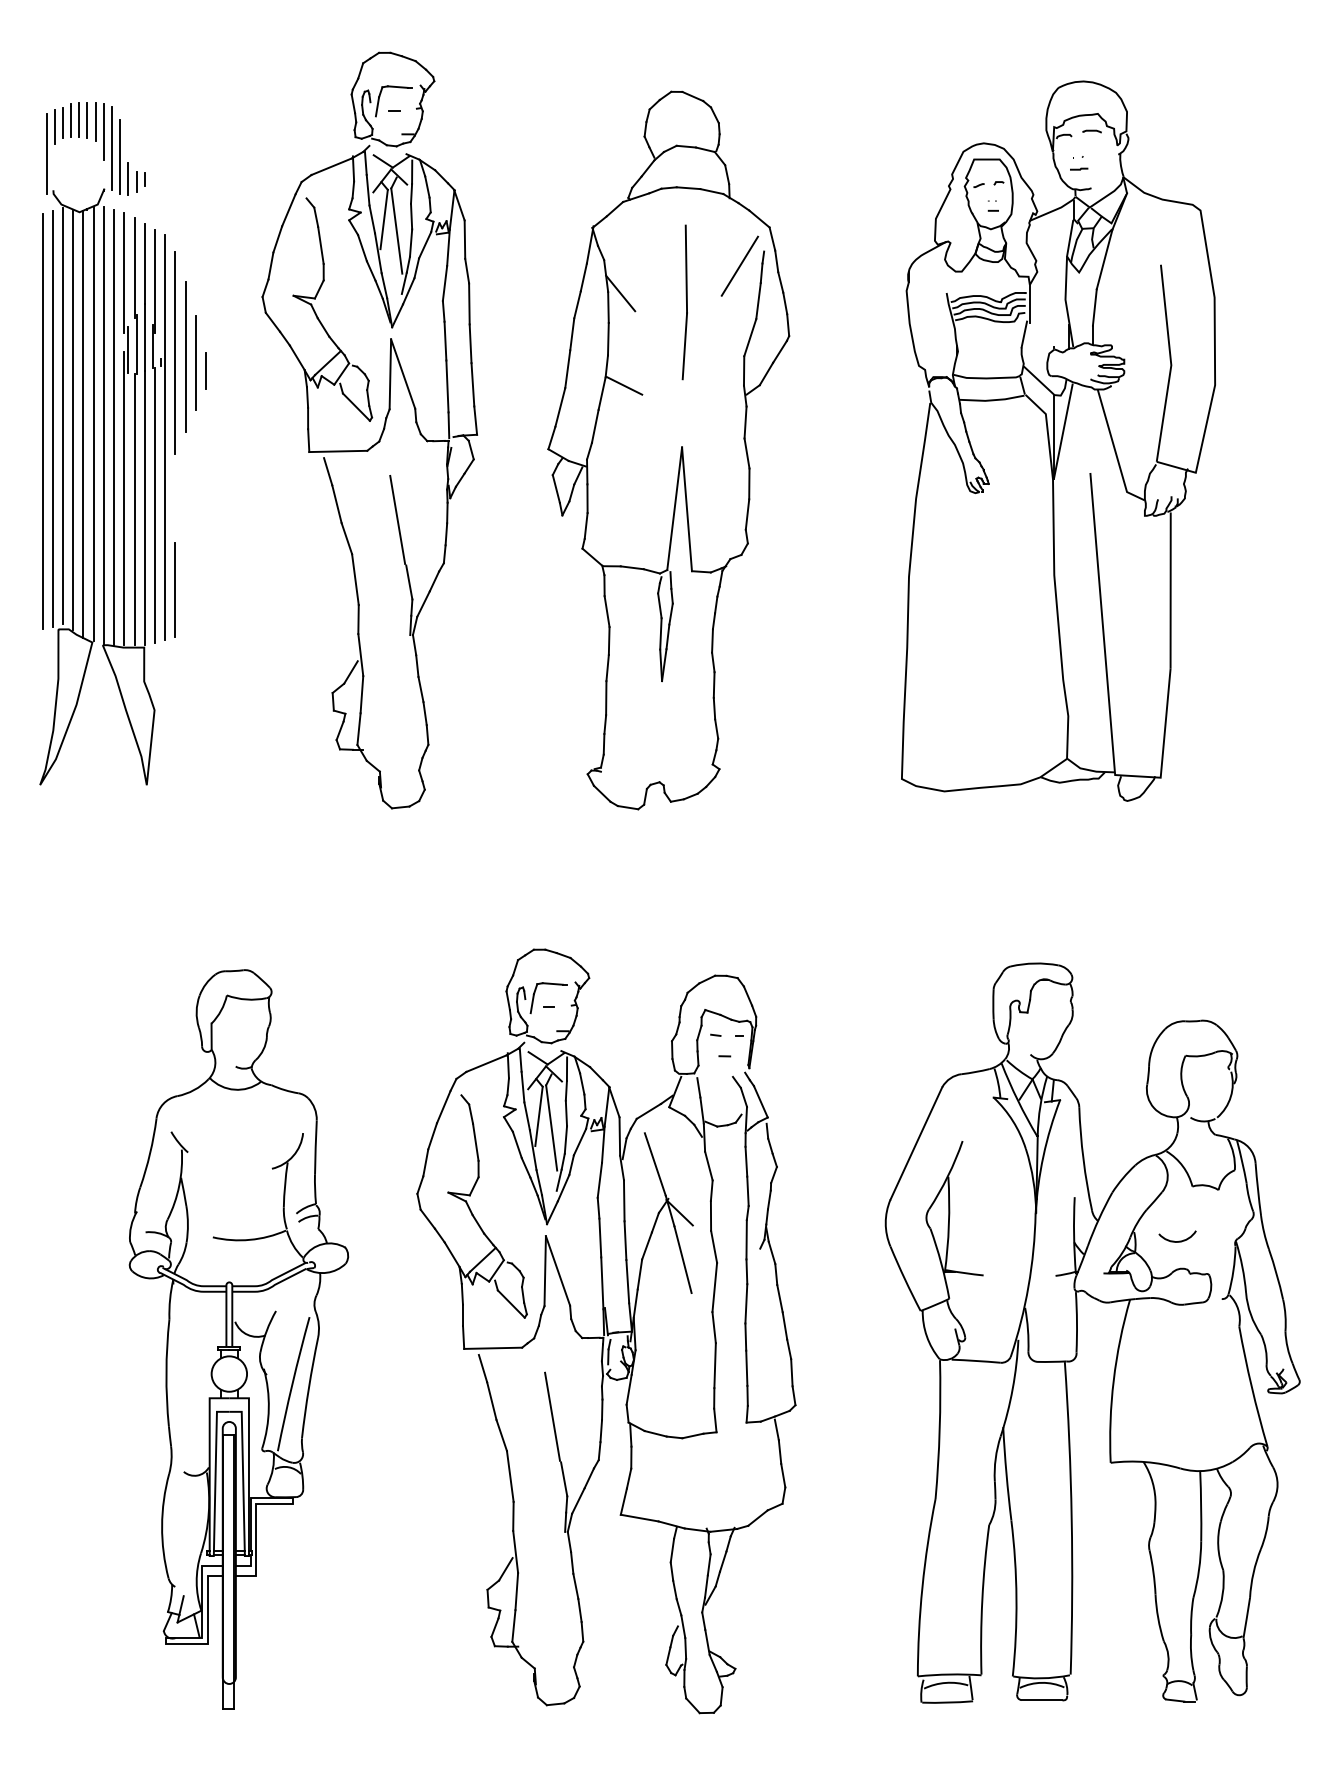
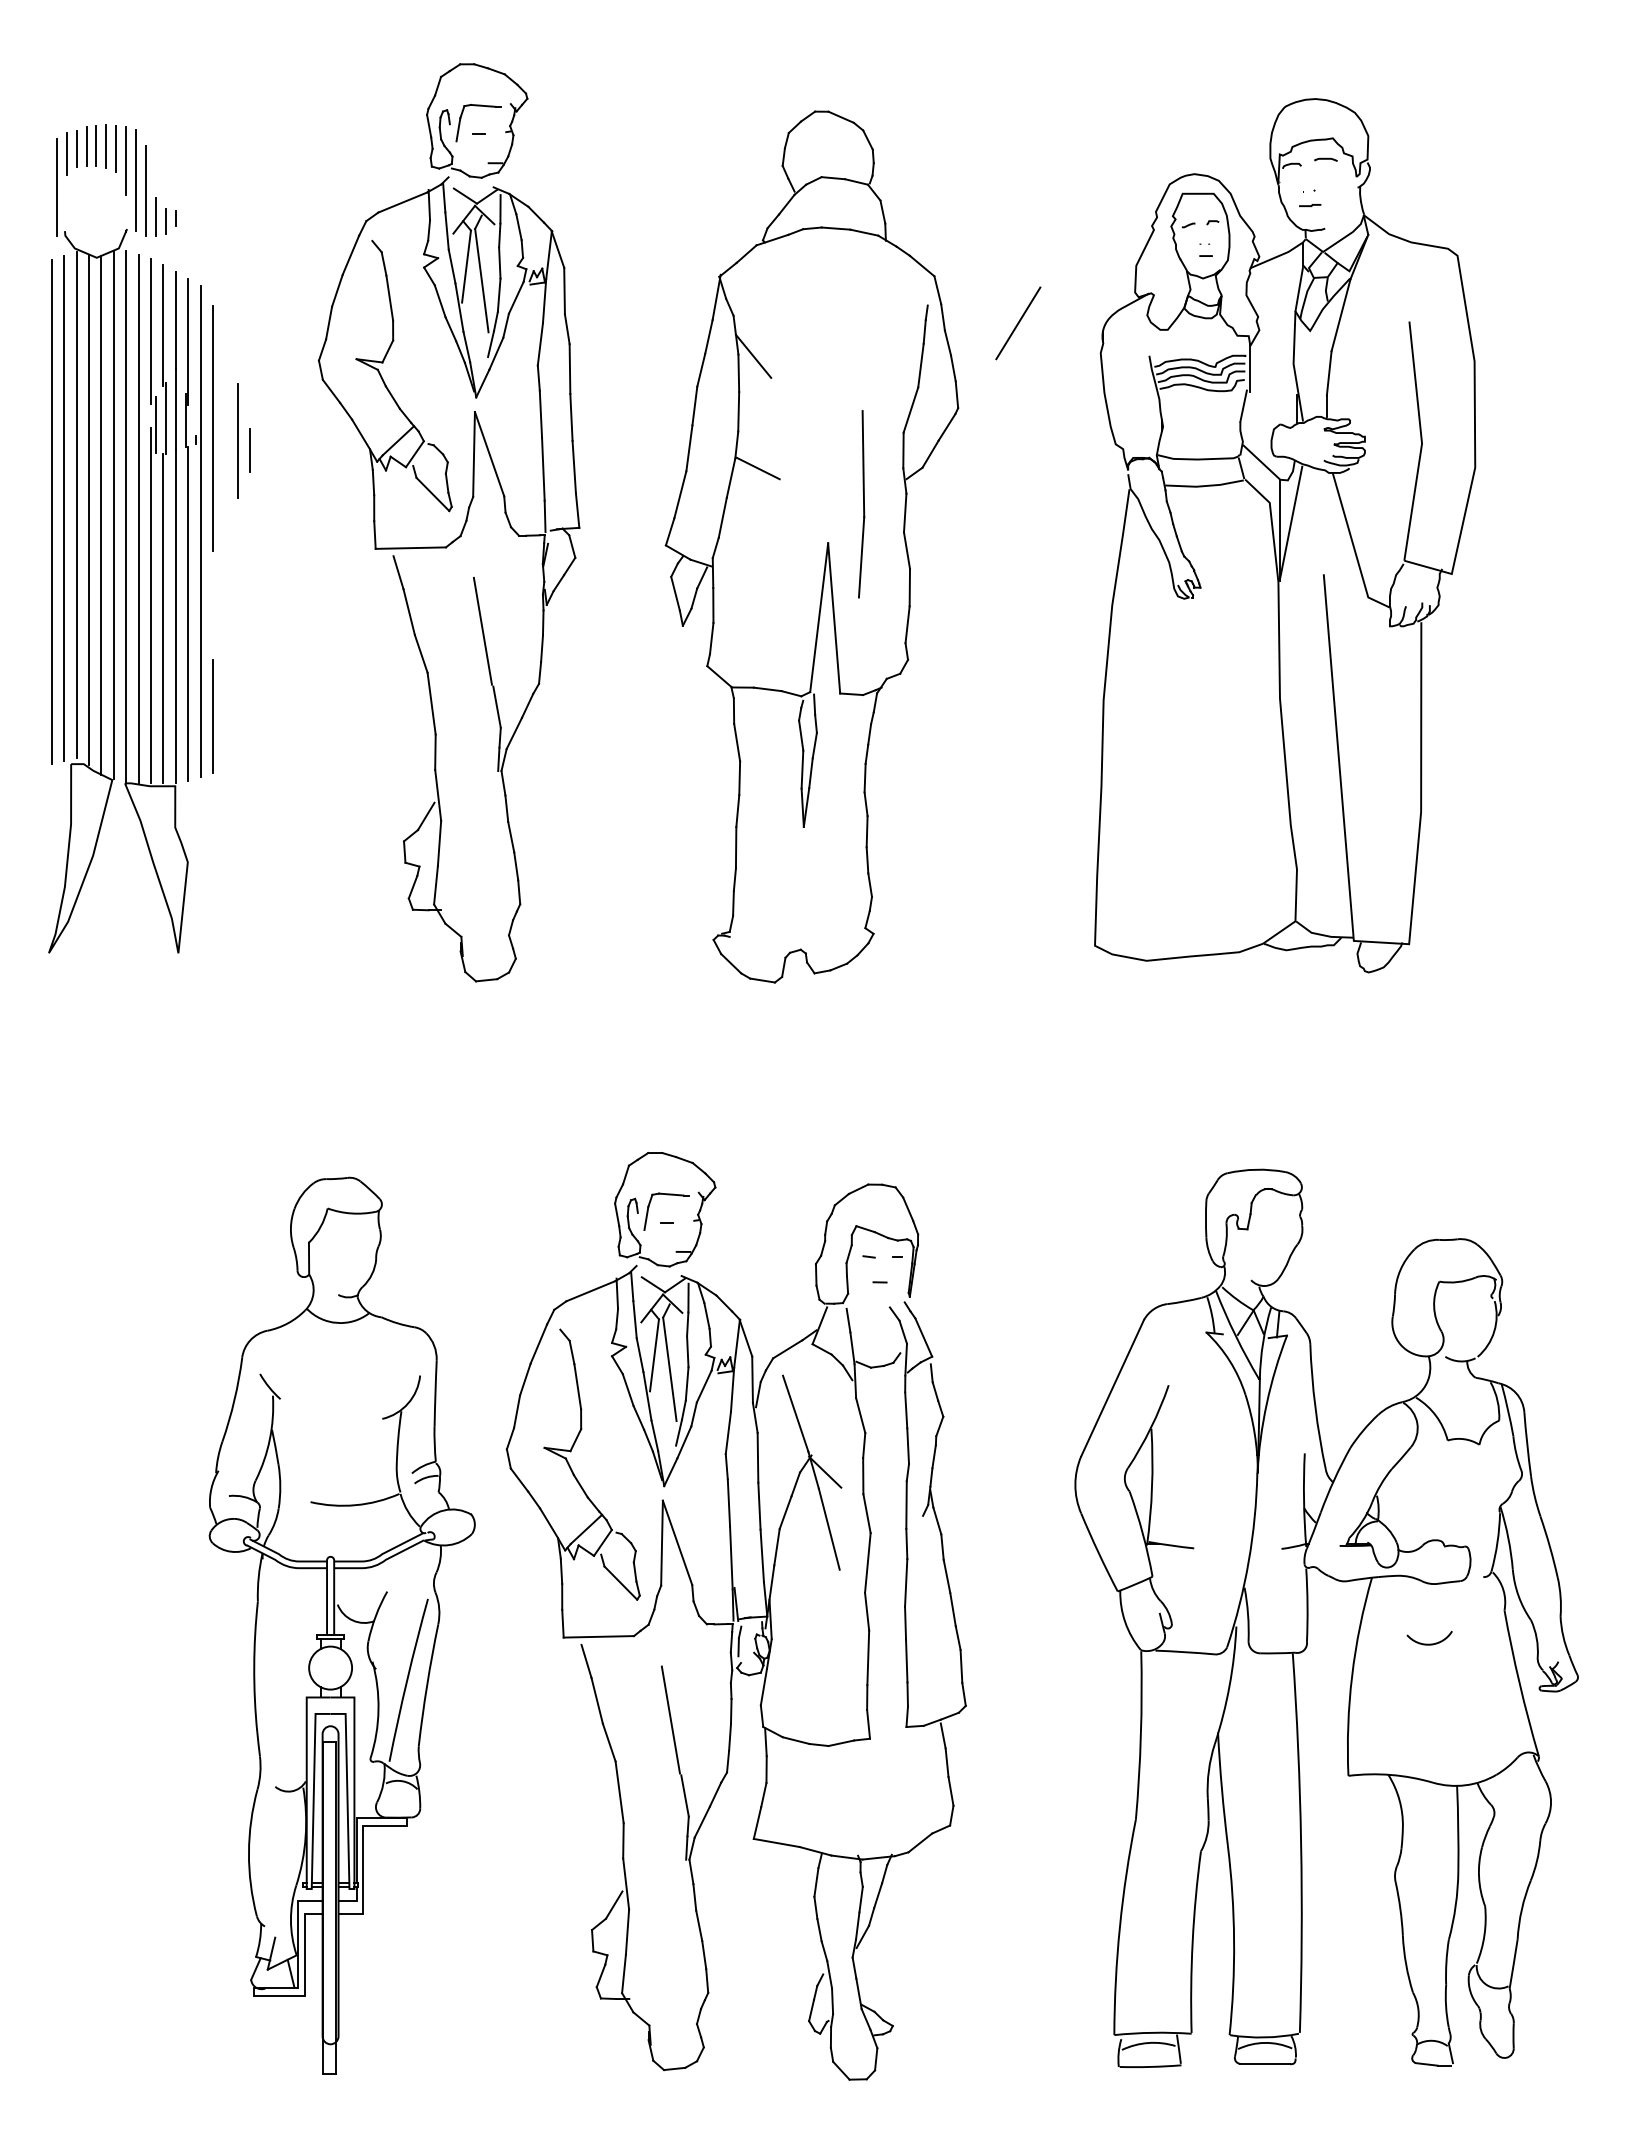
line: (740, 266) -> (1018, 323), moved
part: (684, 302) -> (861, 504), moved
line: (185, 356) -> (225, 432), removed
arc: (1177, 1240) -> (1429, 1643), moved
part: (238, 1338) -> (341, 1625), moved

